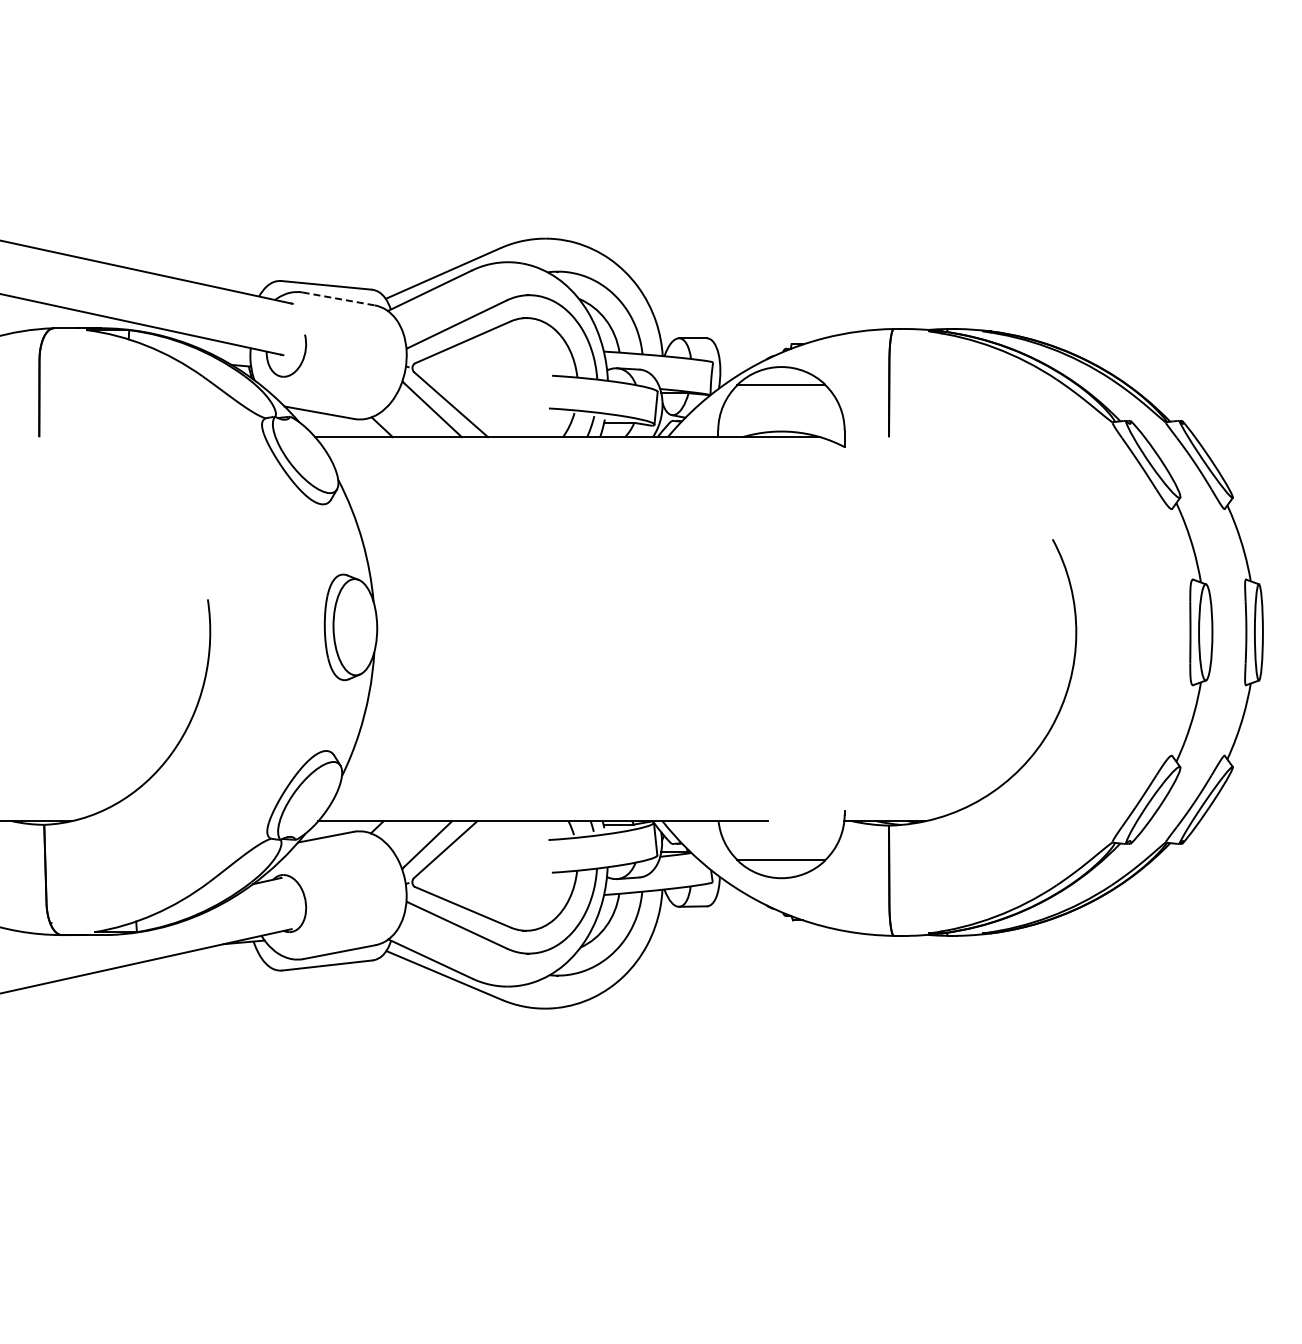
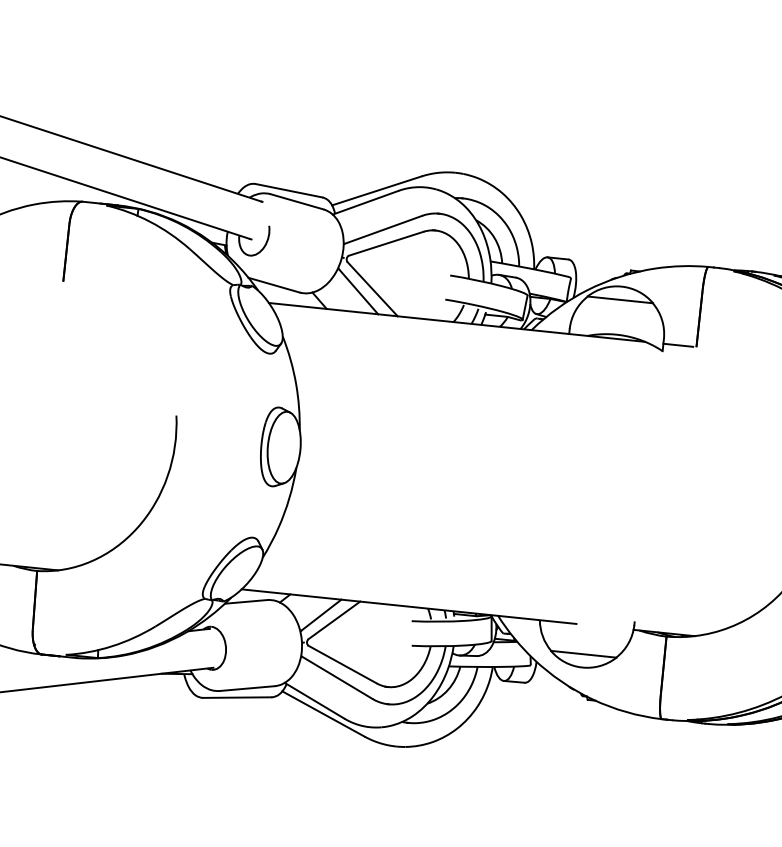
line: (338, 298) -> (296, 201), dashed -> solid
line: (864, 437) -> (678, 345), added

